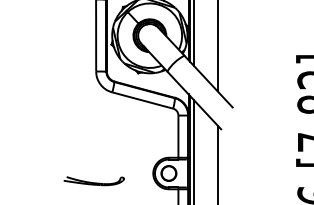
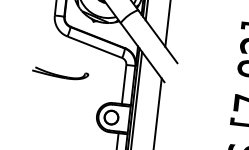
part: (93, 181) -> (59, 74), moved

